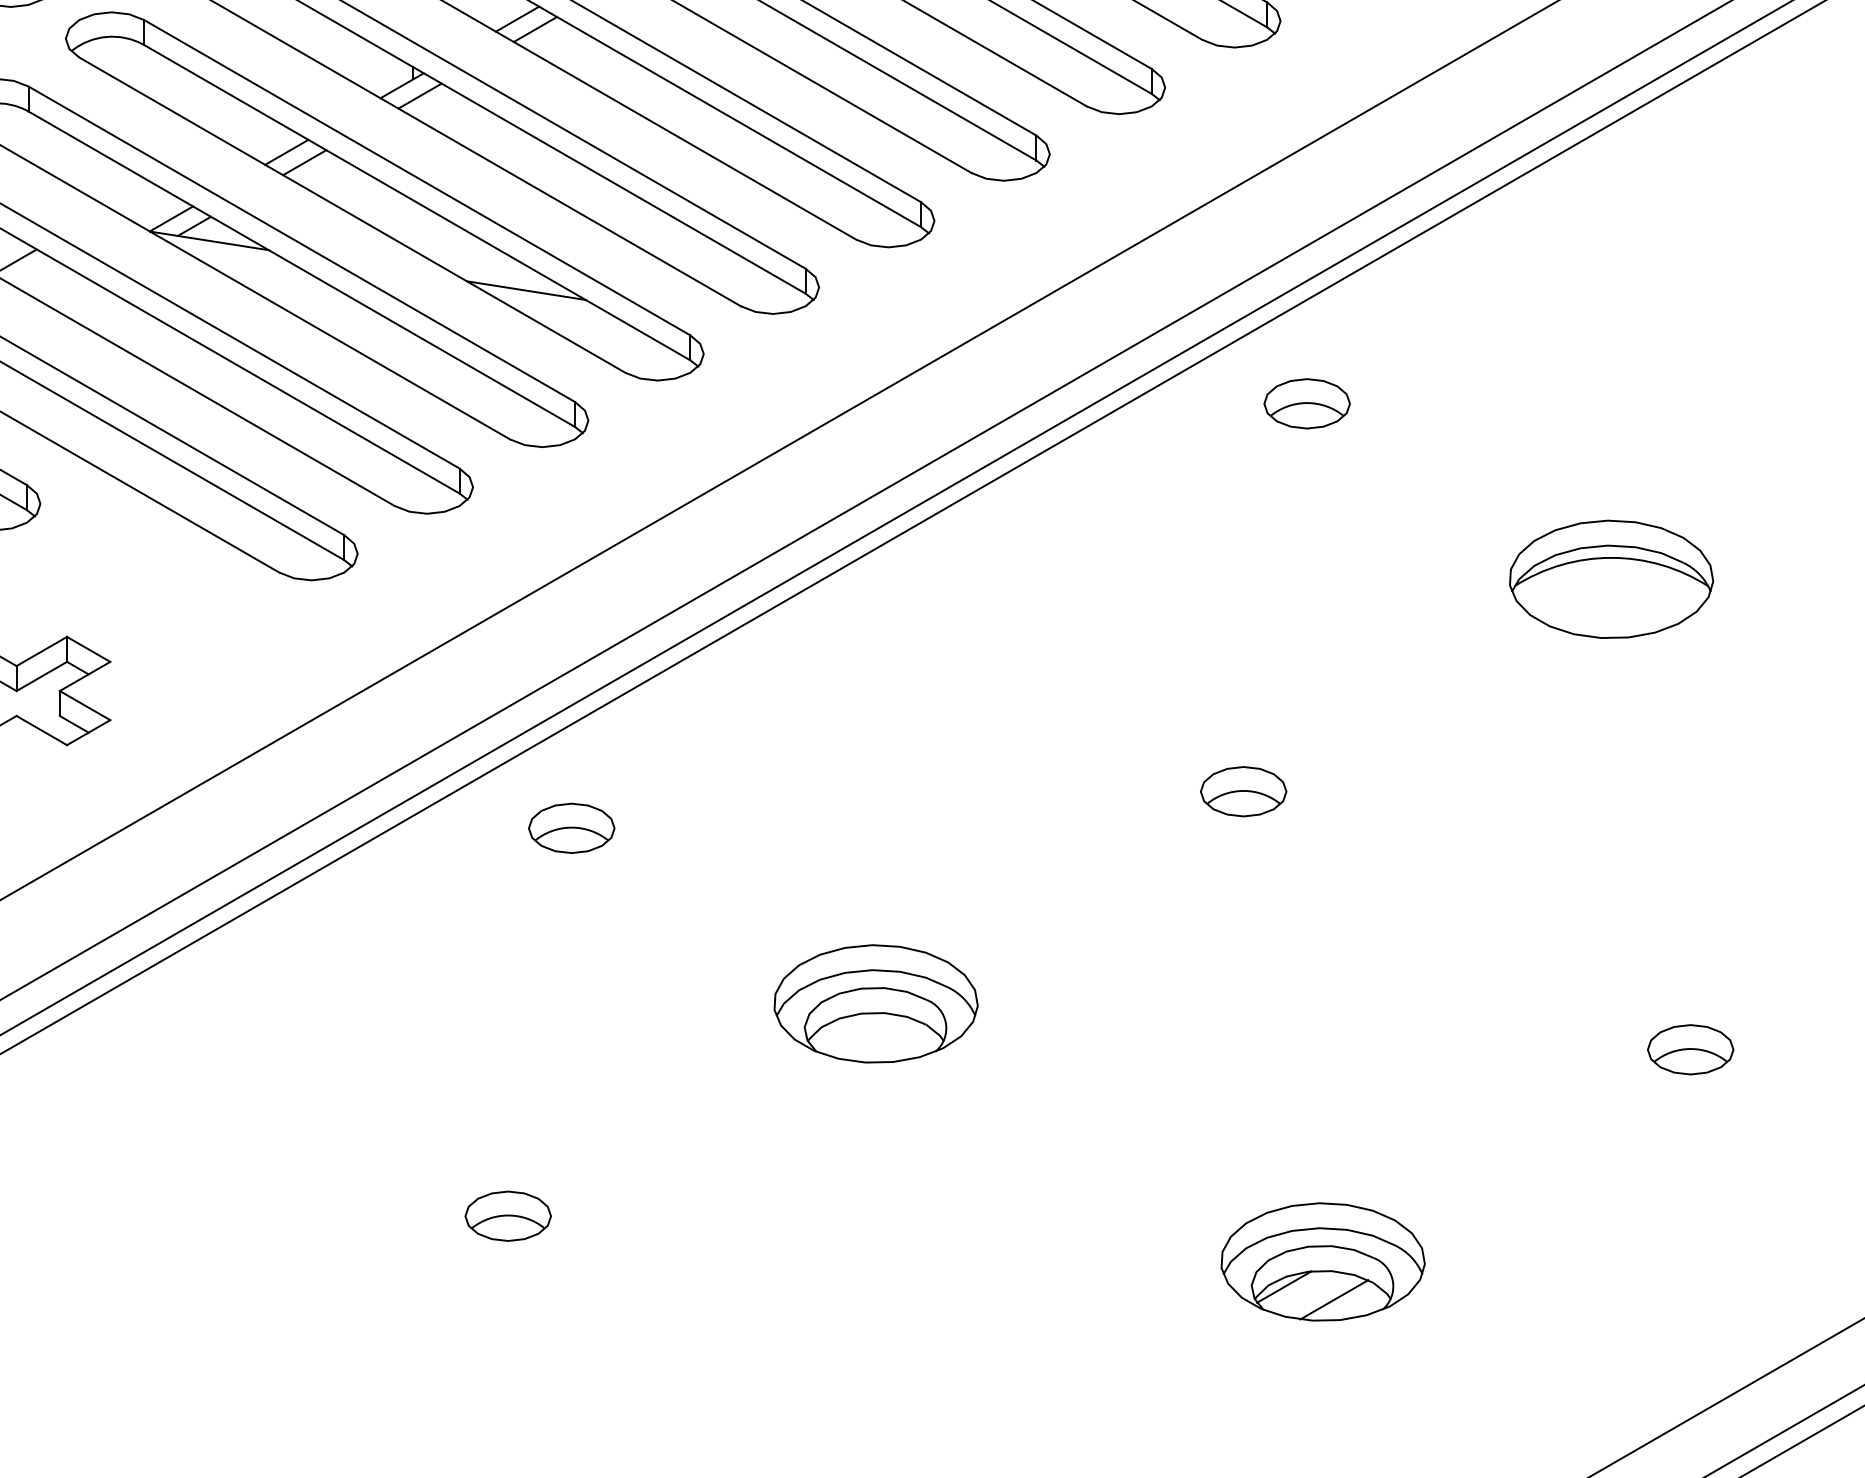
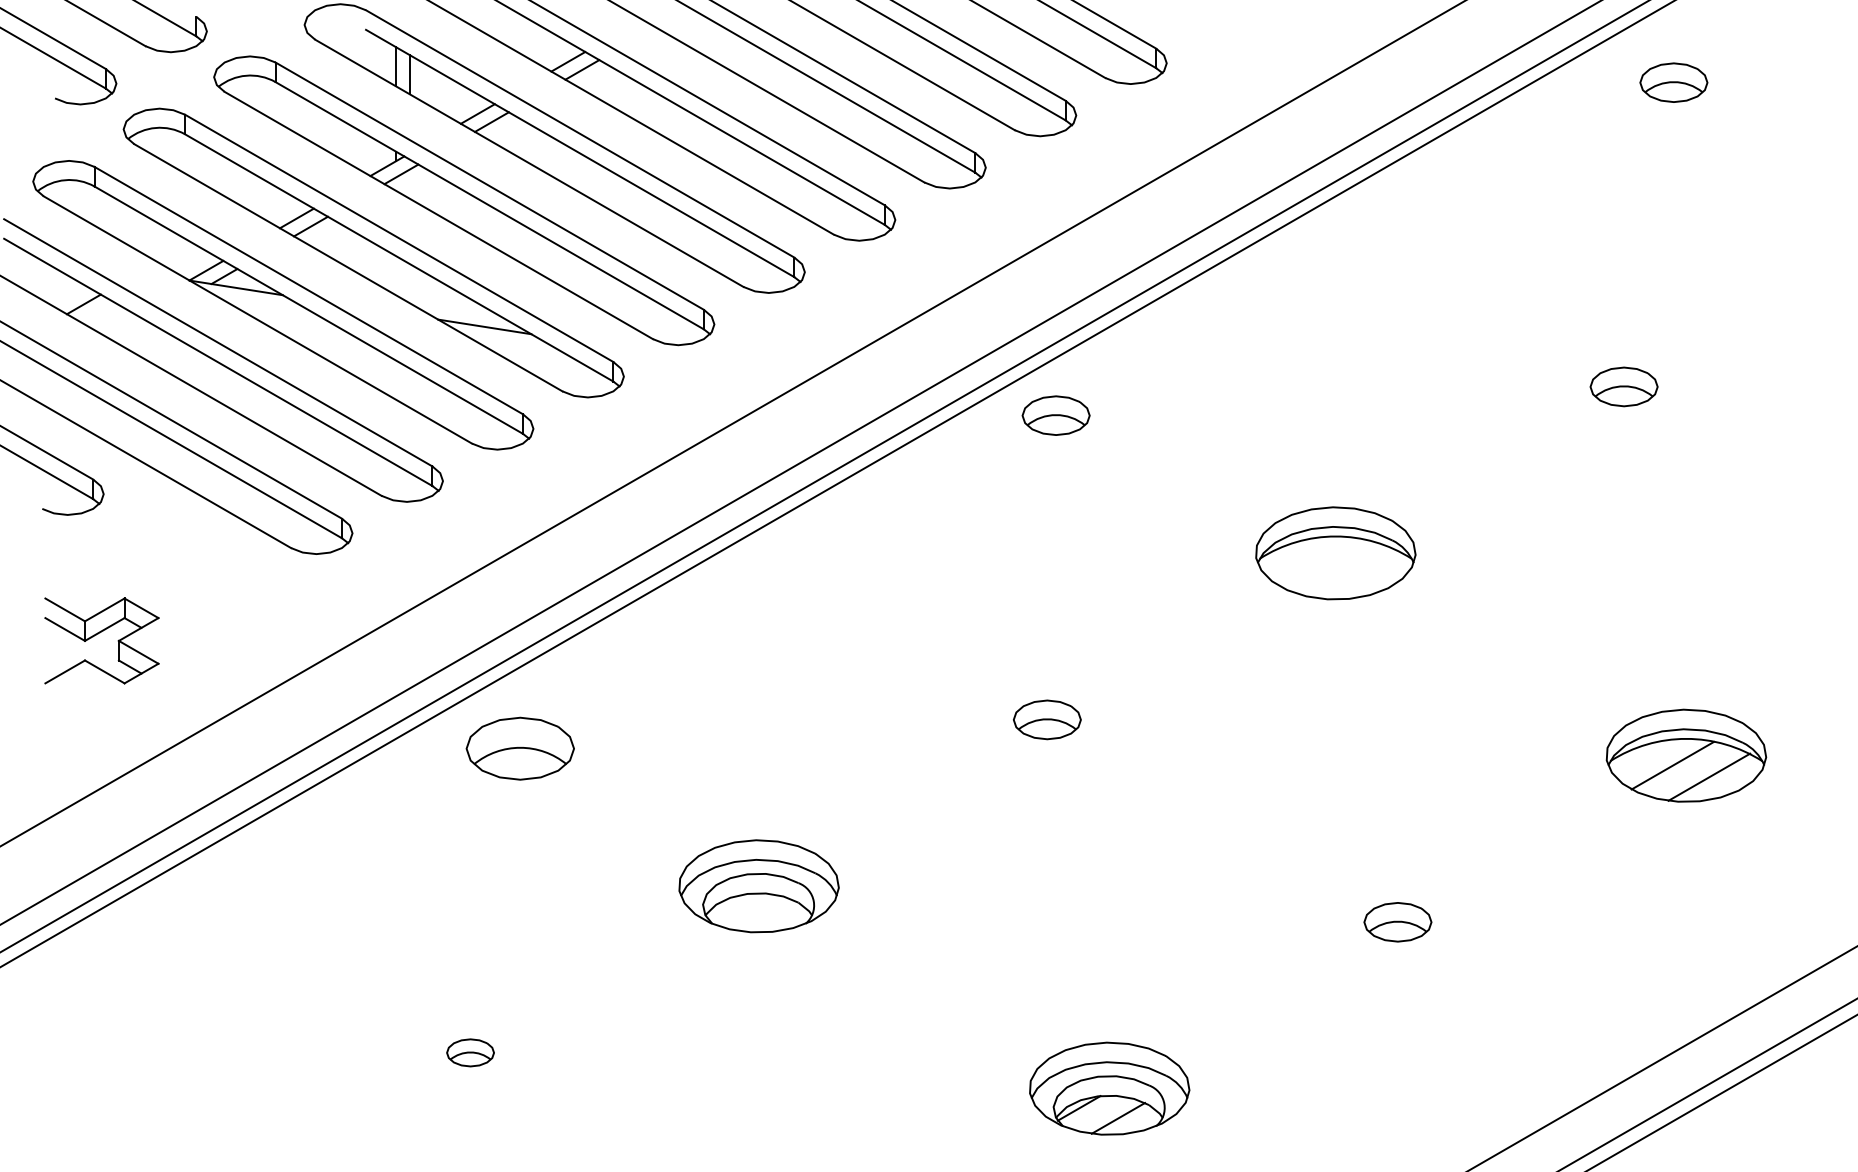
part: (1306, 403) -> (1055, 415), moved
part: (571, 828) -> (520, 748), size x1.6
part: (508, 1215) -> (470, 1052), size x0.7

